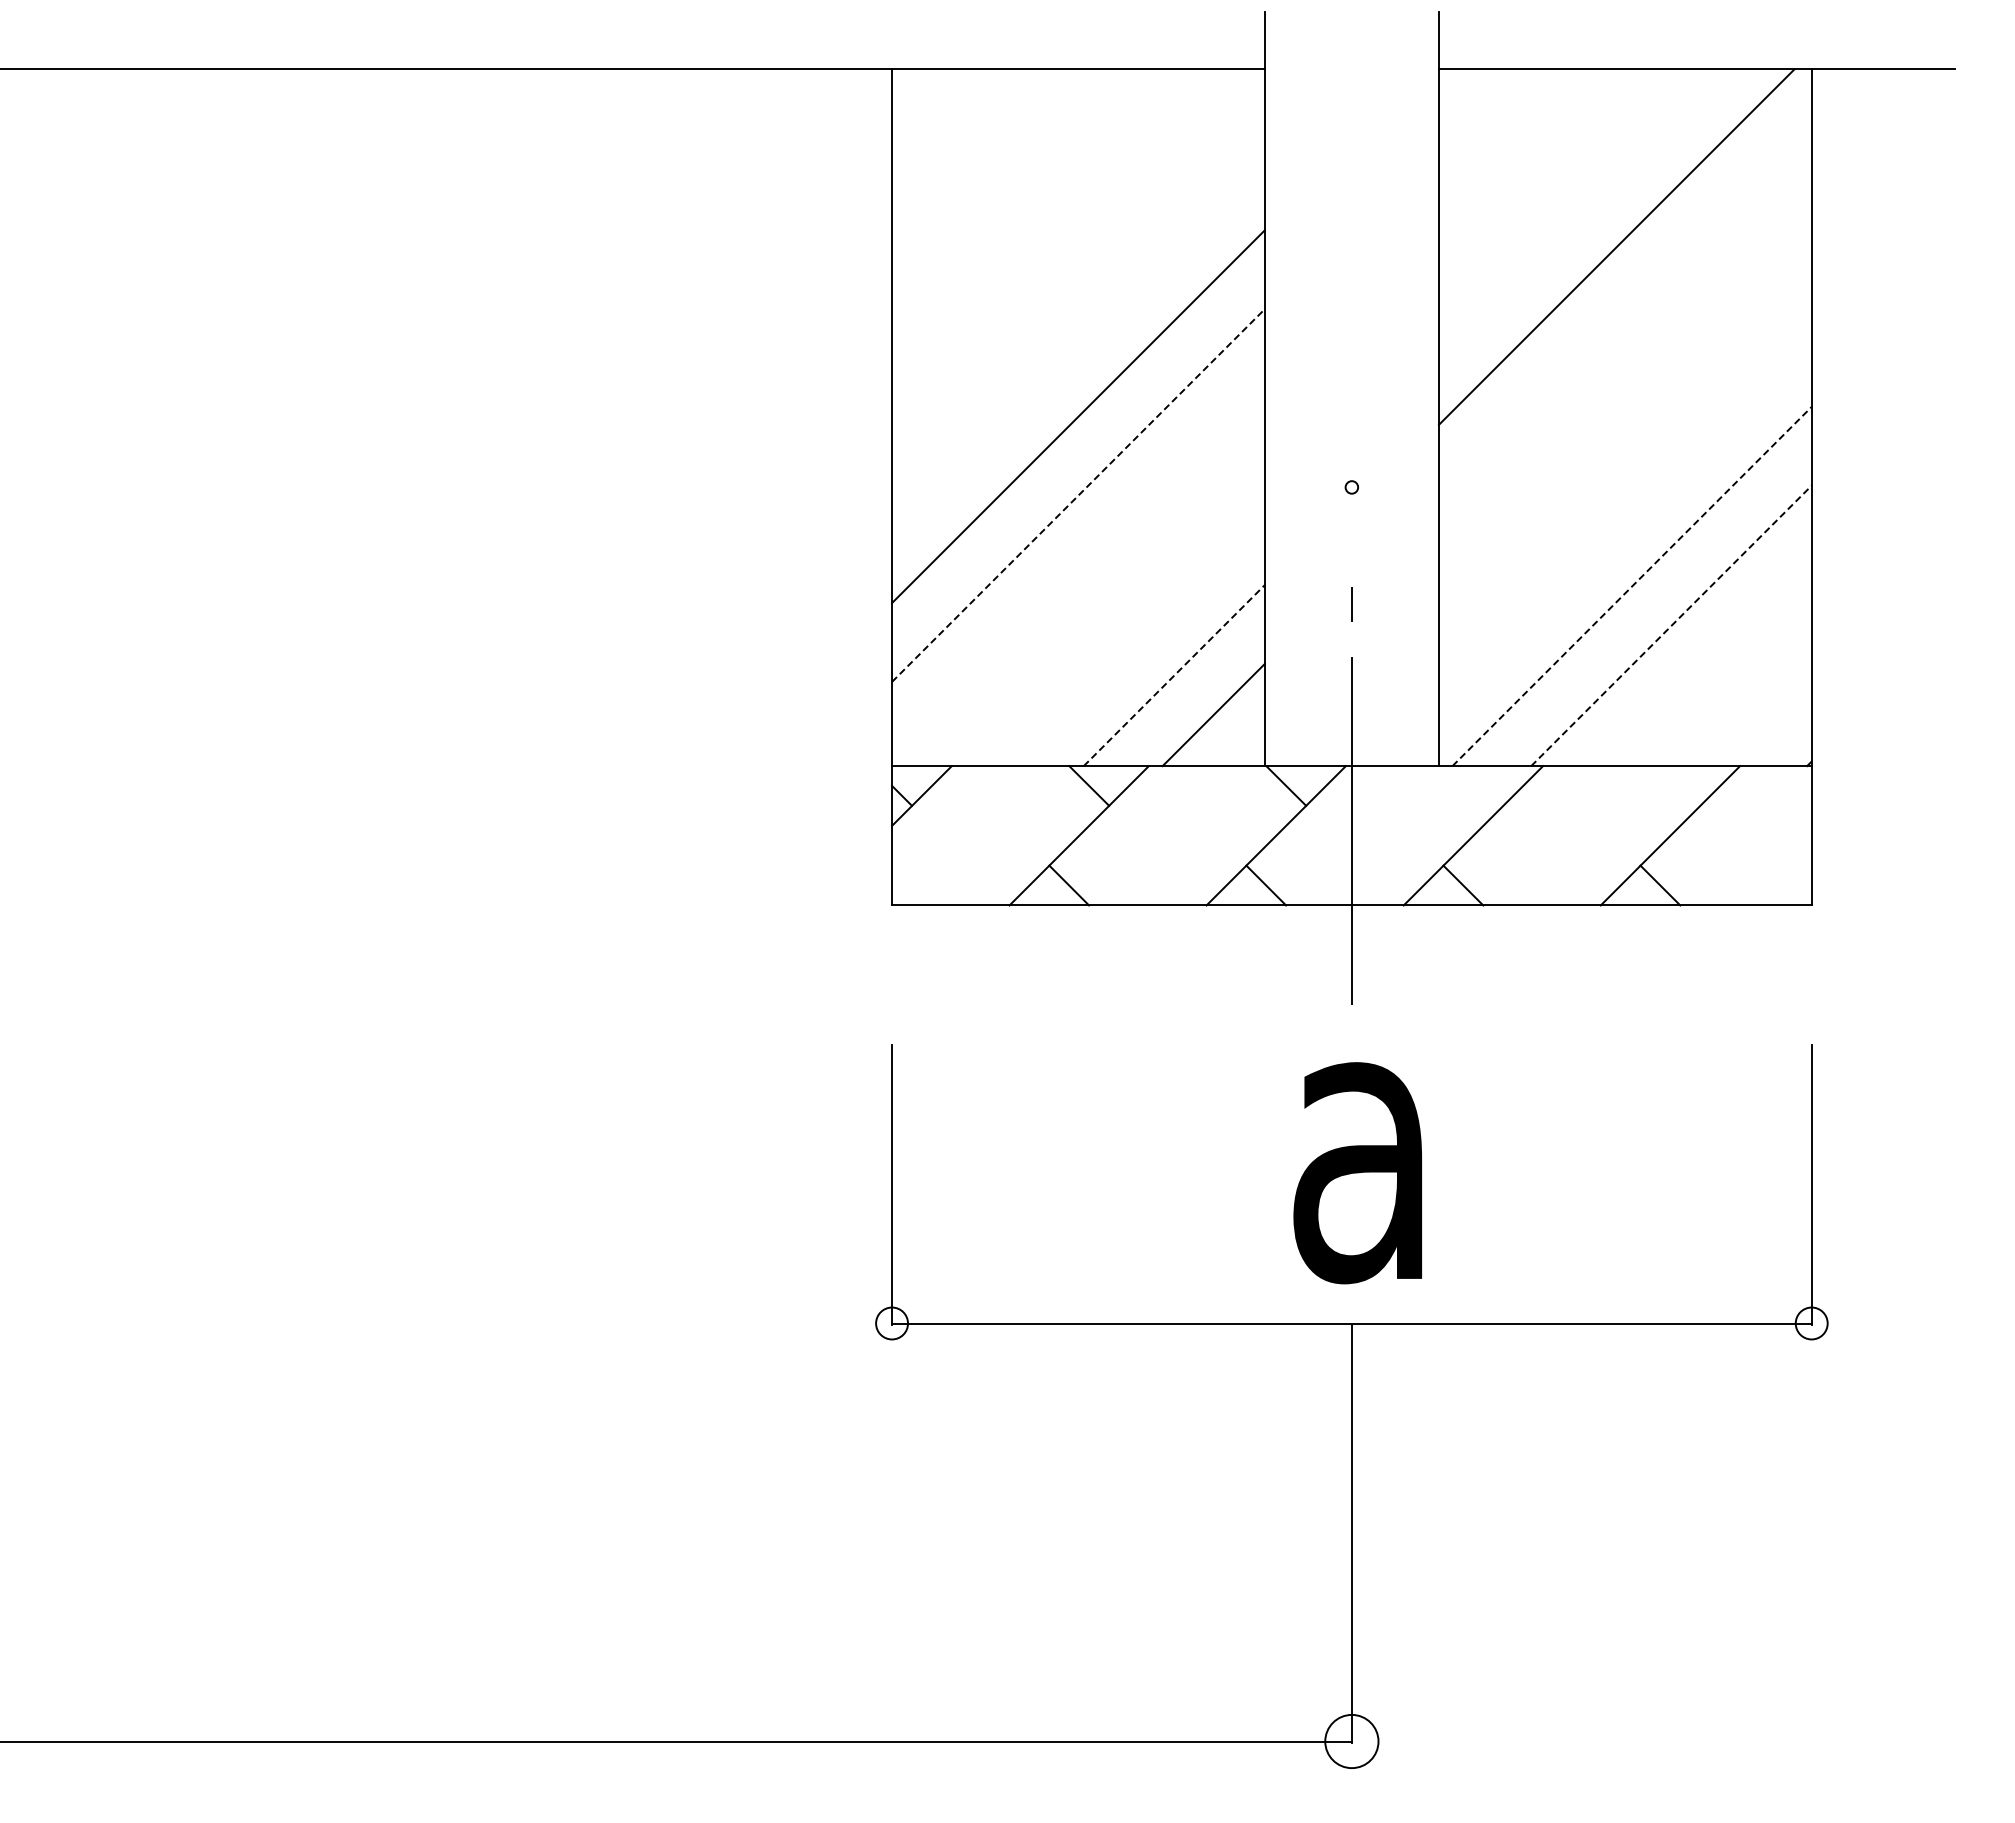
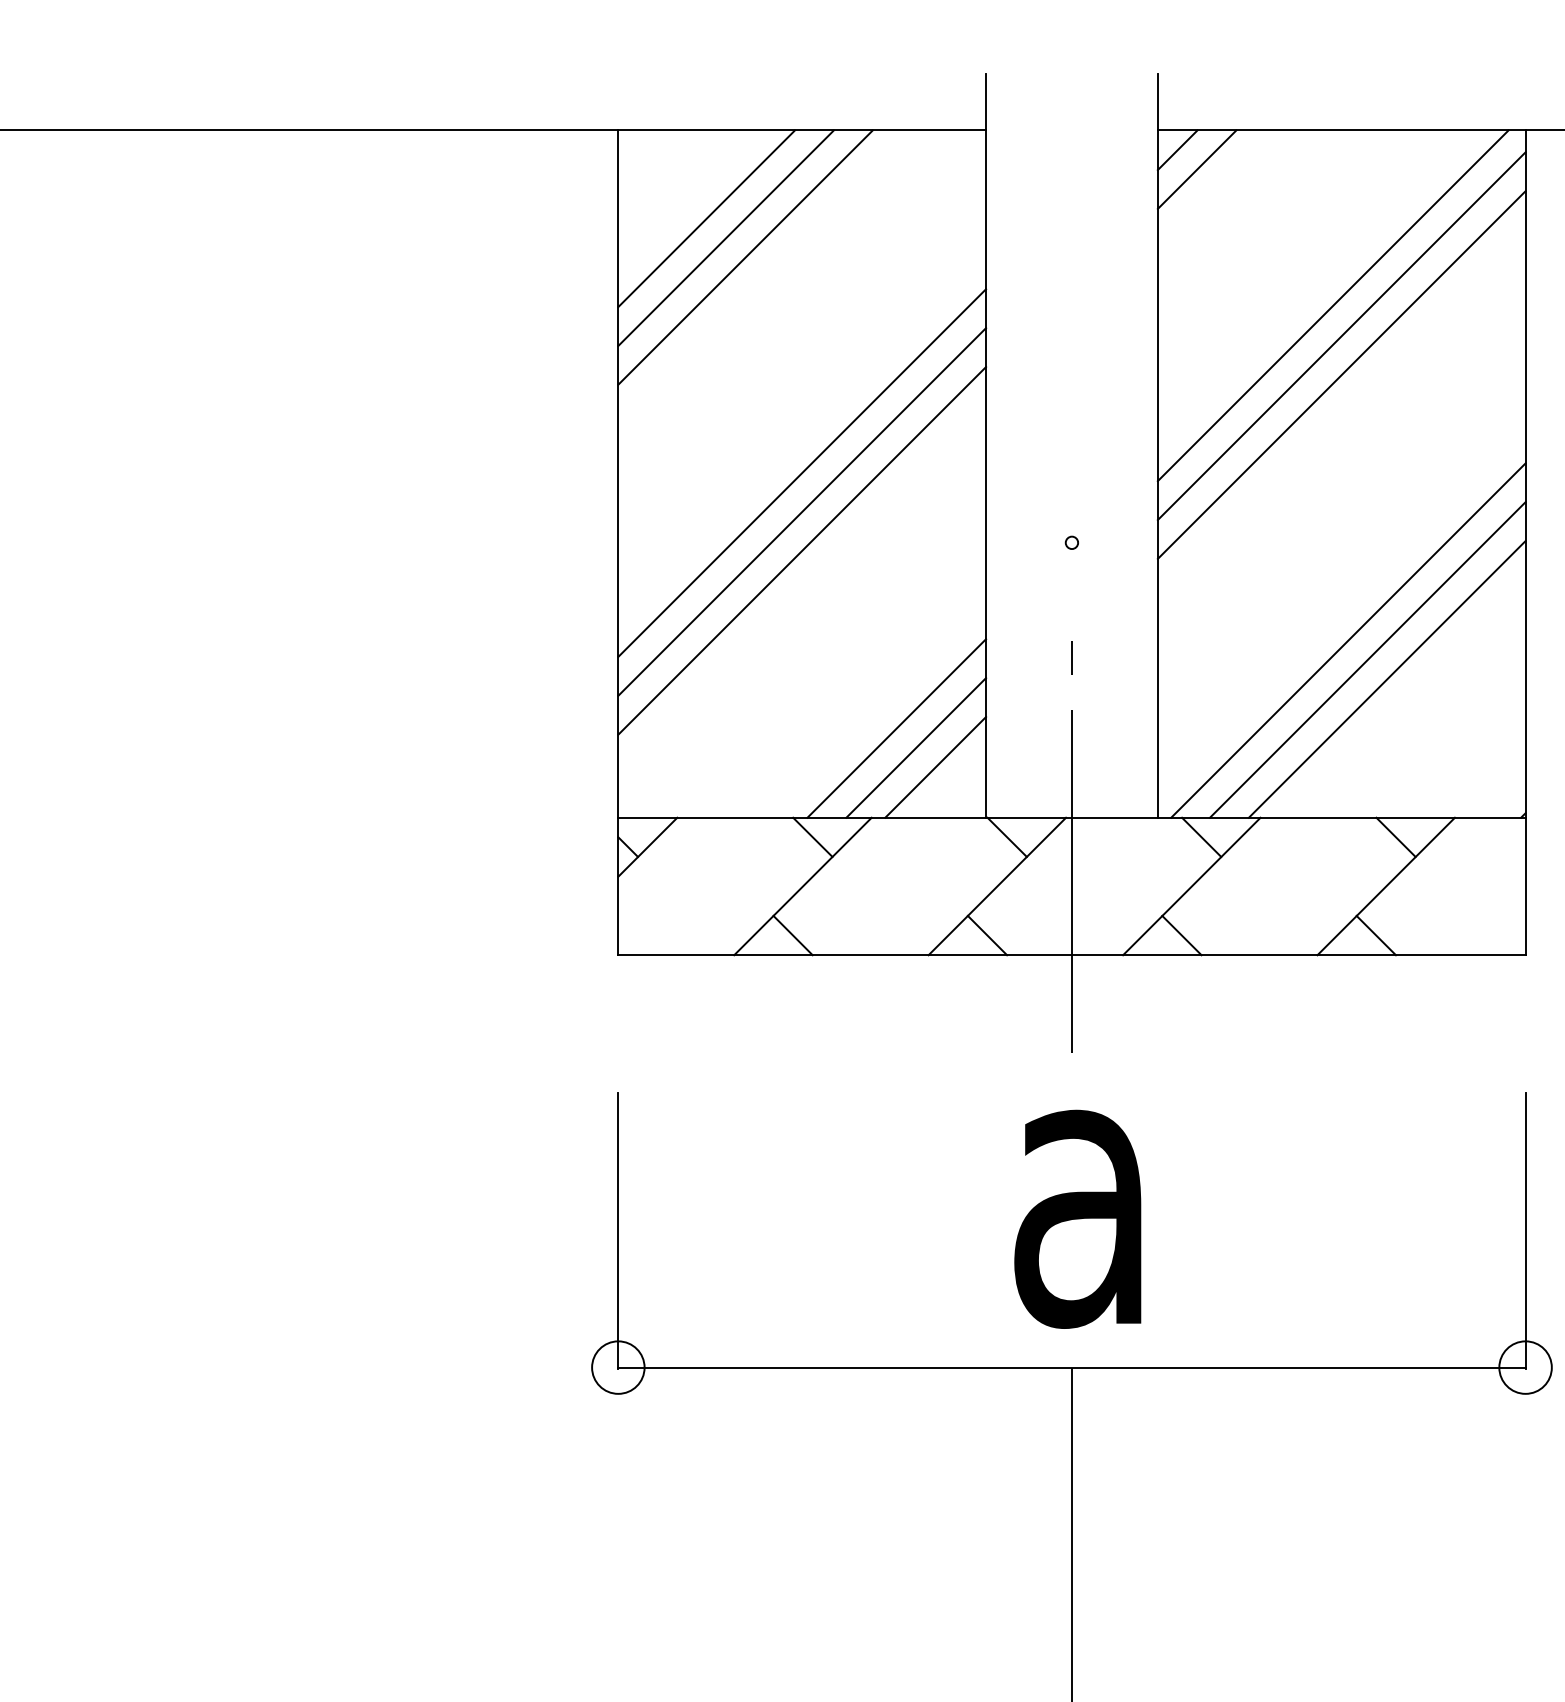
line: (1458, 89) -> (1177, 150), added
line: (1478, 108) -> (1196, 169), added
line: (981, 158) -> (706, 218), added
line: (1001, 178) -> (726, 238), added
line: (1020, 198) -> (745, 257), added
line: (1624, 277) -> (1340, 335), added
line: (1624, 317) -> (1340, 375), added
line: (1078, 455) -> (802, 511), added
line: (1078, 495) -> (802, 550), dashed -> solid
line: (1632, 586) -> (1348, 640), dashed -> solid
line: (1651, 606) -> (1367, 660), added
line: (1671, 625) -> (1387, 679), dashed -> solid
line: (1174, 675) -> (896, 728), dashed -> solid
line: (1193, 695) -> (915, 748), added
line: (1483, 785) -> (1201, 836), added
line: (1680, 785) -> (1396, 836), added
circle: (891, 1323) -> (617, 1367), size x1.67
circle: (1811, 1323) -> (1525, 1367), size x1.67

